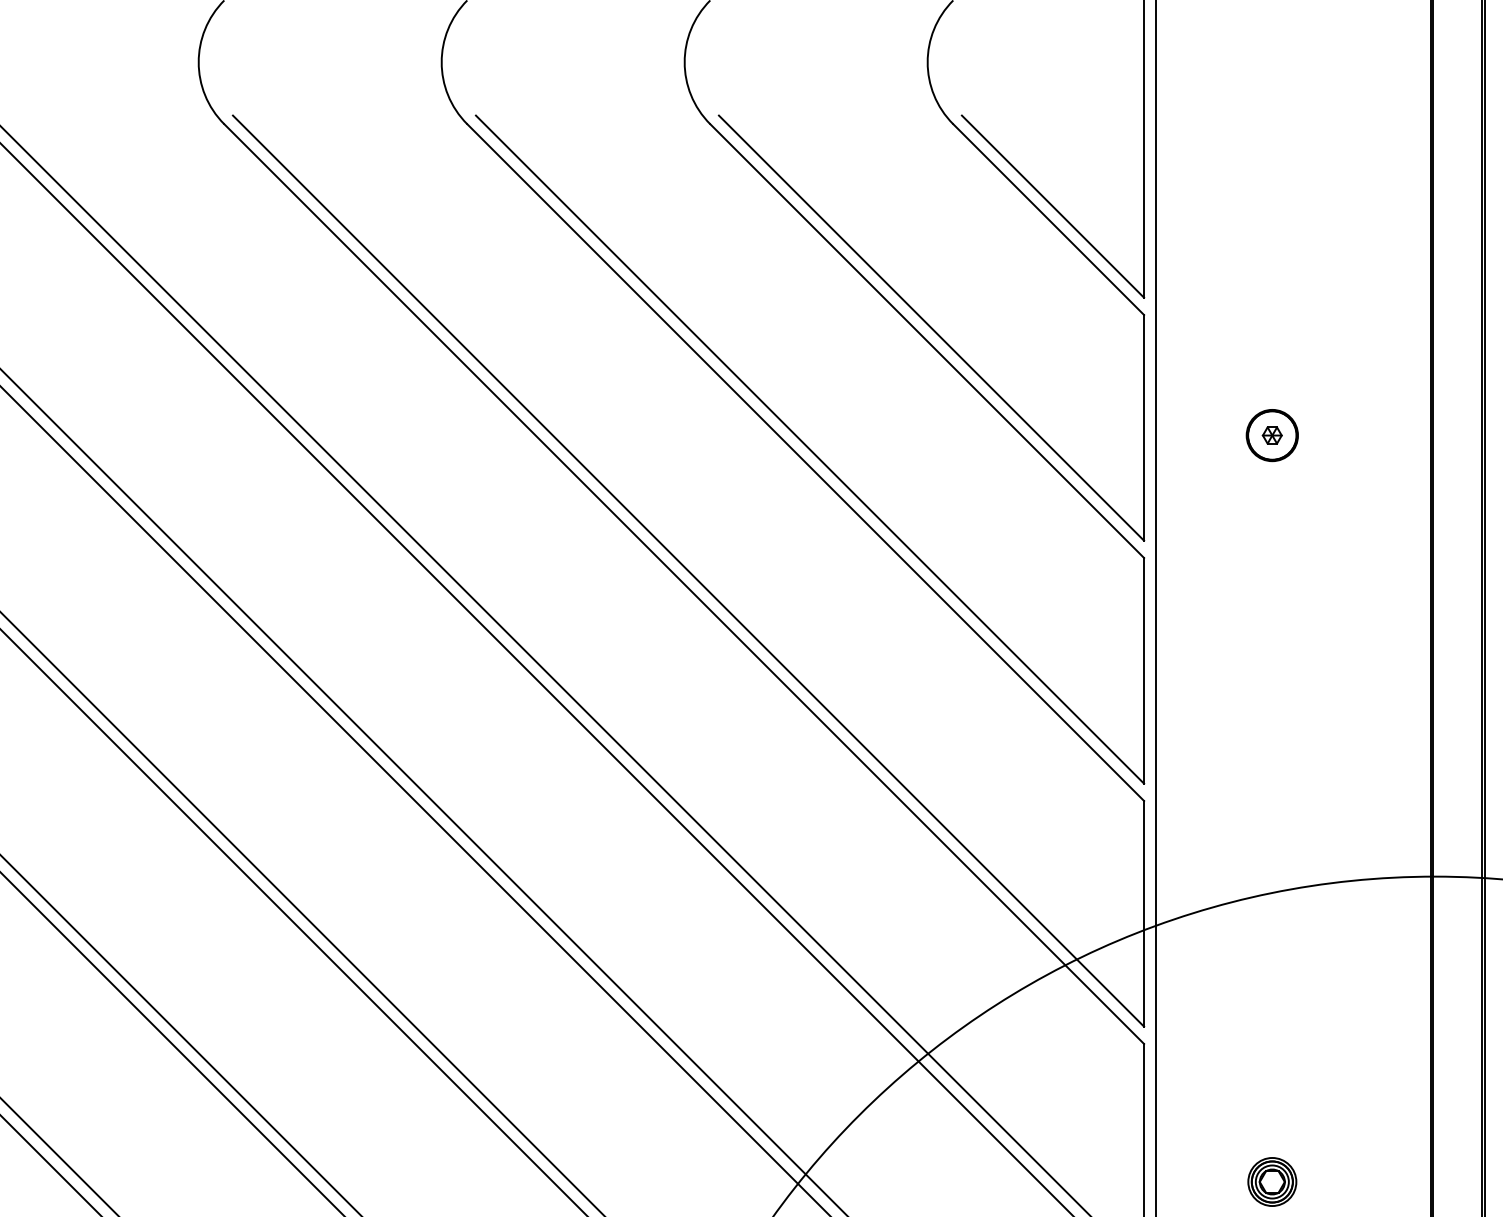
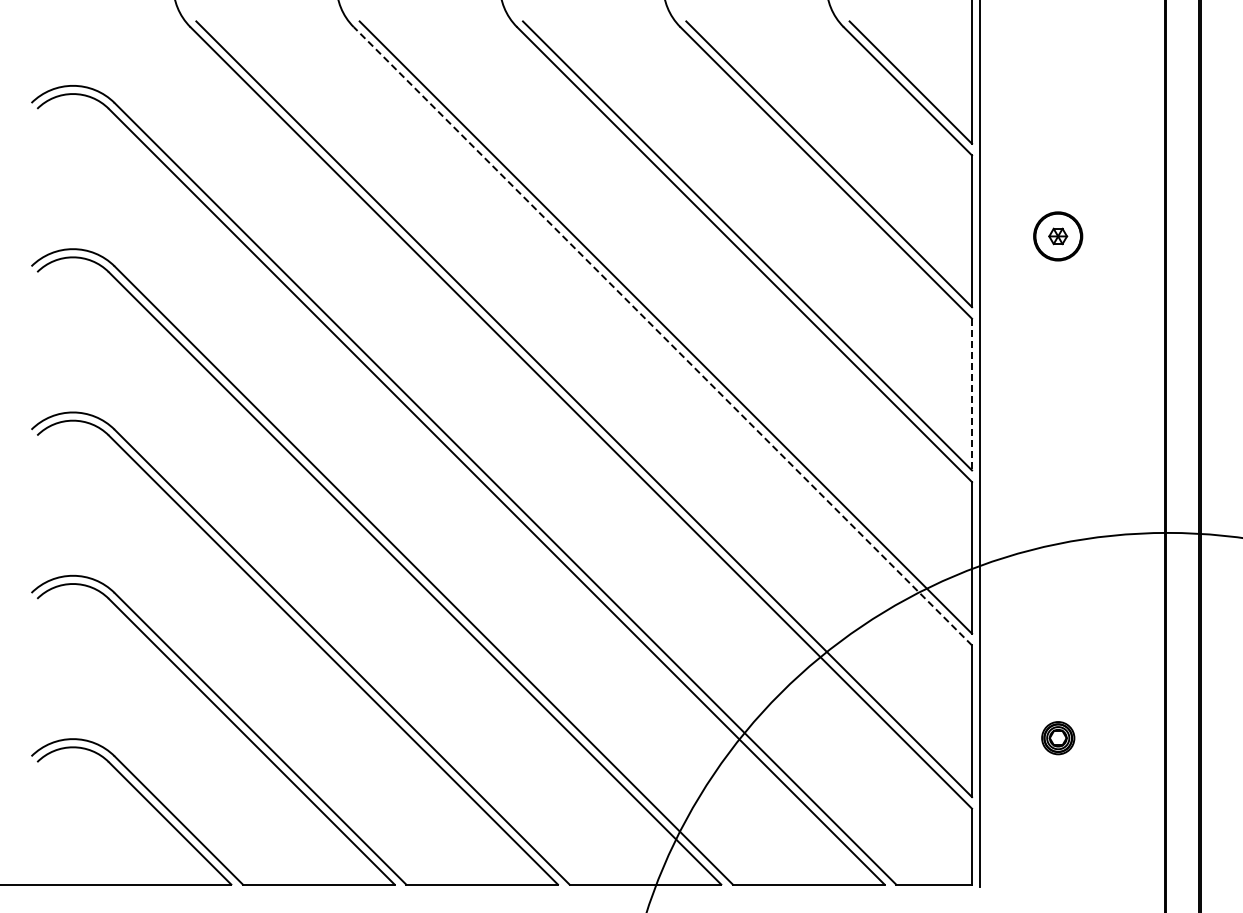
part: (1272, 435) -> (1058, 236), size x1.4
line: (683, 582) -> (662, 335), solid -> dashed
line: (1144, 670) -> (972, 394), solid -> dashed

